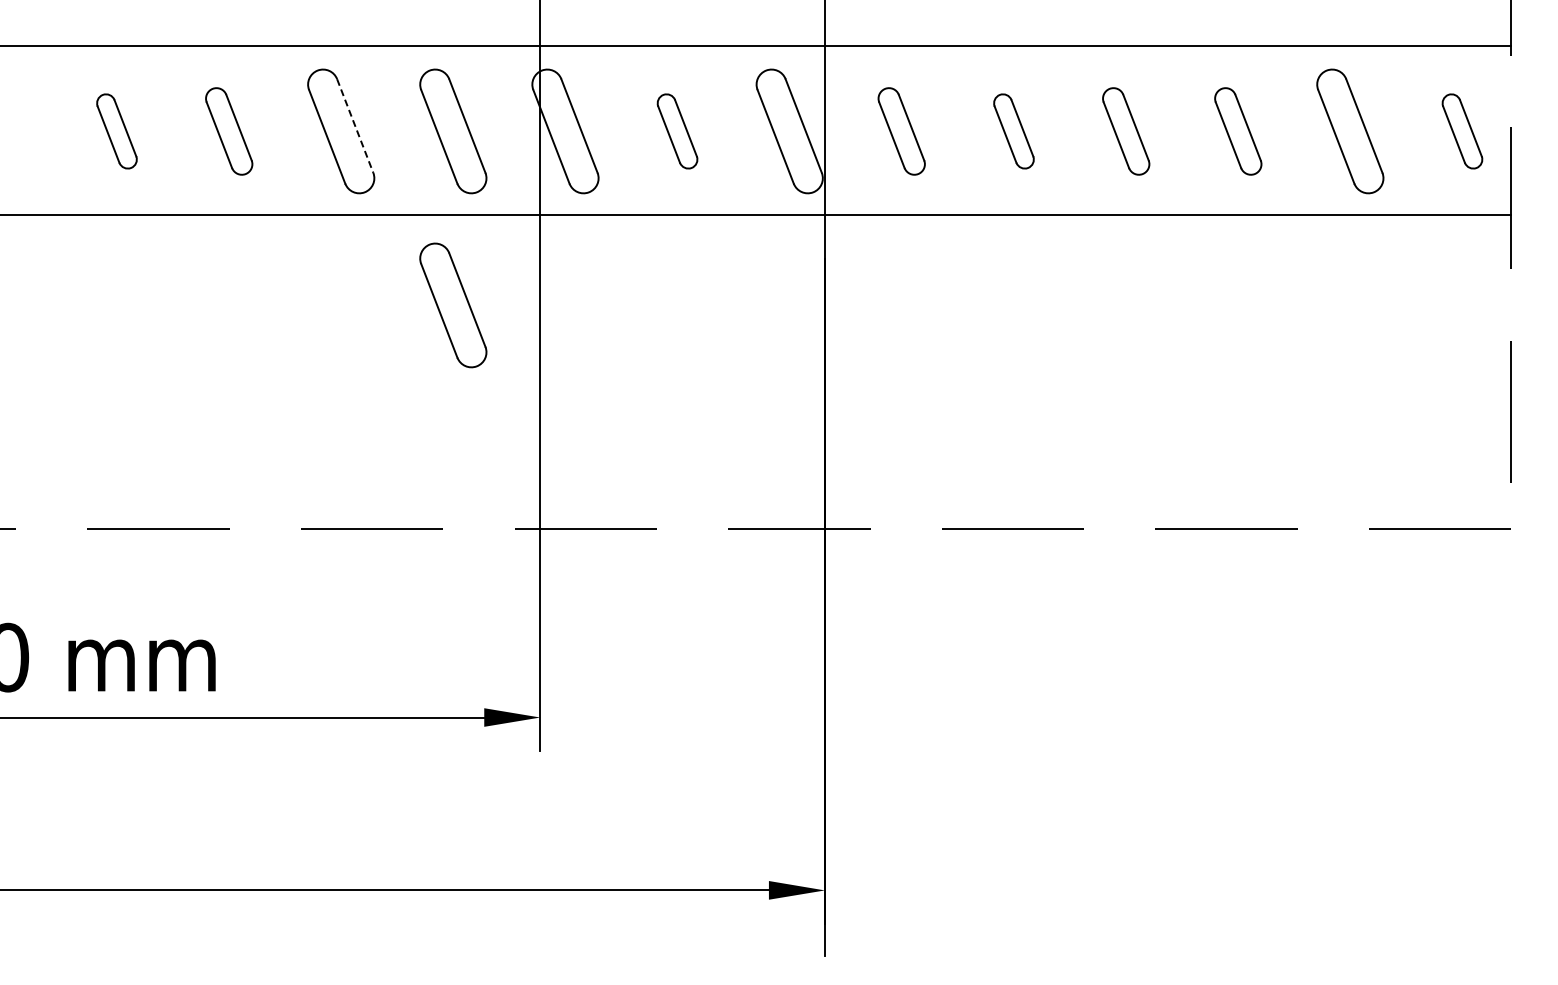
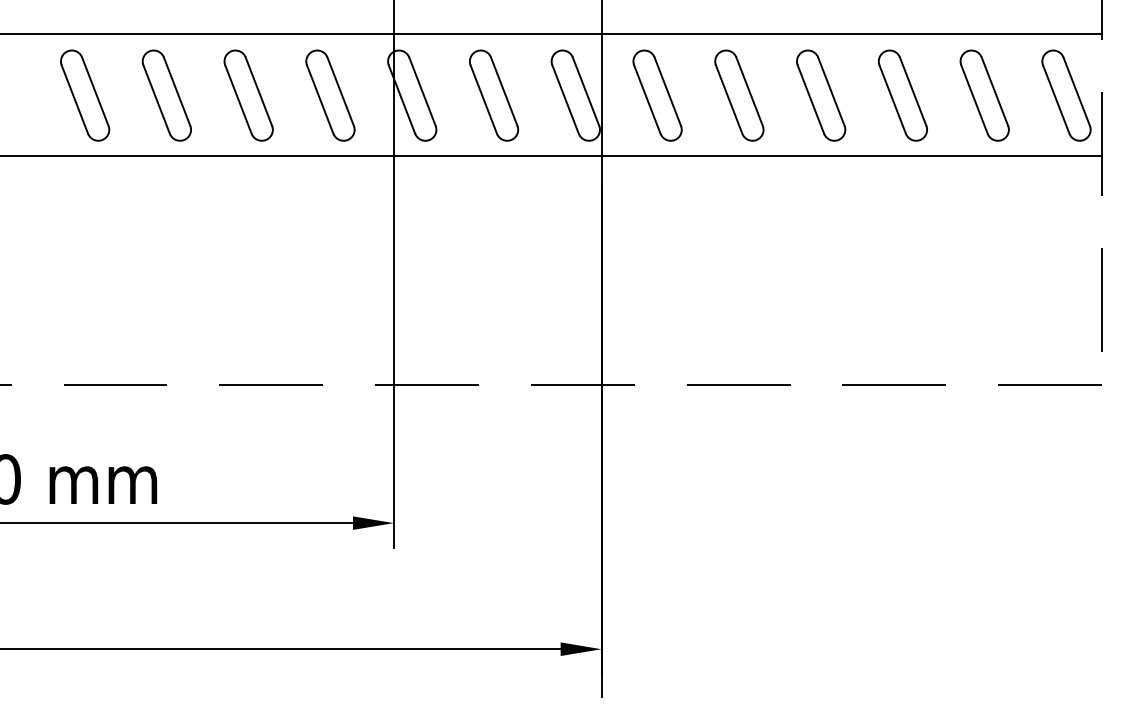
line: (355, 126) -> (259, 92), dashed -> solid
part: (116, 131) -> (84, 95), size x1.67
part: (229, 131) -> (167, 95), size x1.43
part: (677, 131) -> (493, 95), size x1.67
part: (901, 131) -> (657, 95), size x1.43
part: (1013, 131) -> (739, 95), size x1.67
part: (1126, 131) -> (821, 95), size x1.43
part: (1238, 131) -> (903, 95), size x1.43
part: (1462, 131) -> (1066, 95), size x1.67
part: (453, 305) -> (330, 222), removed

